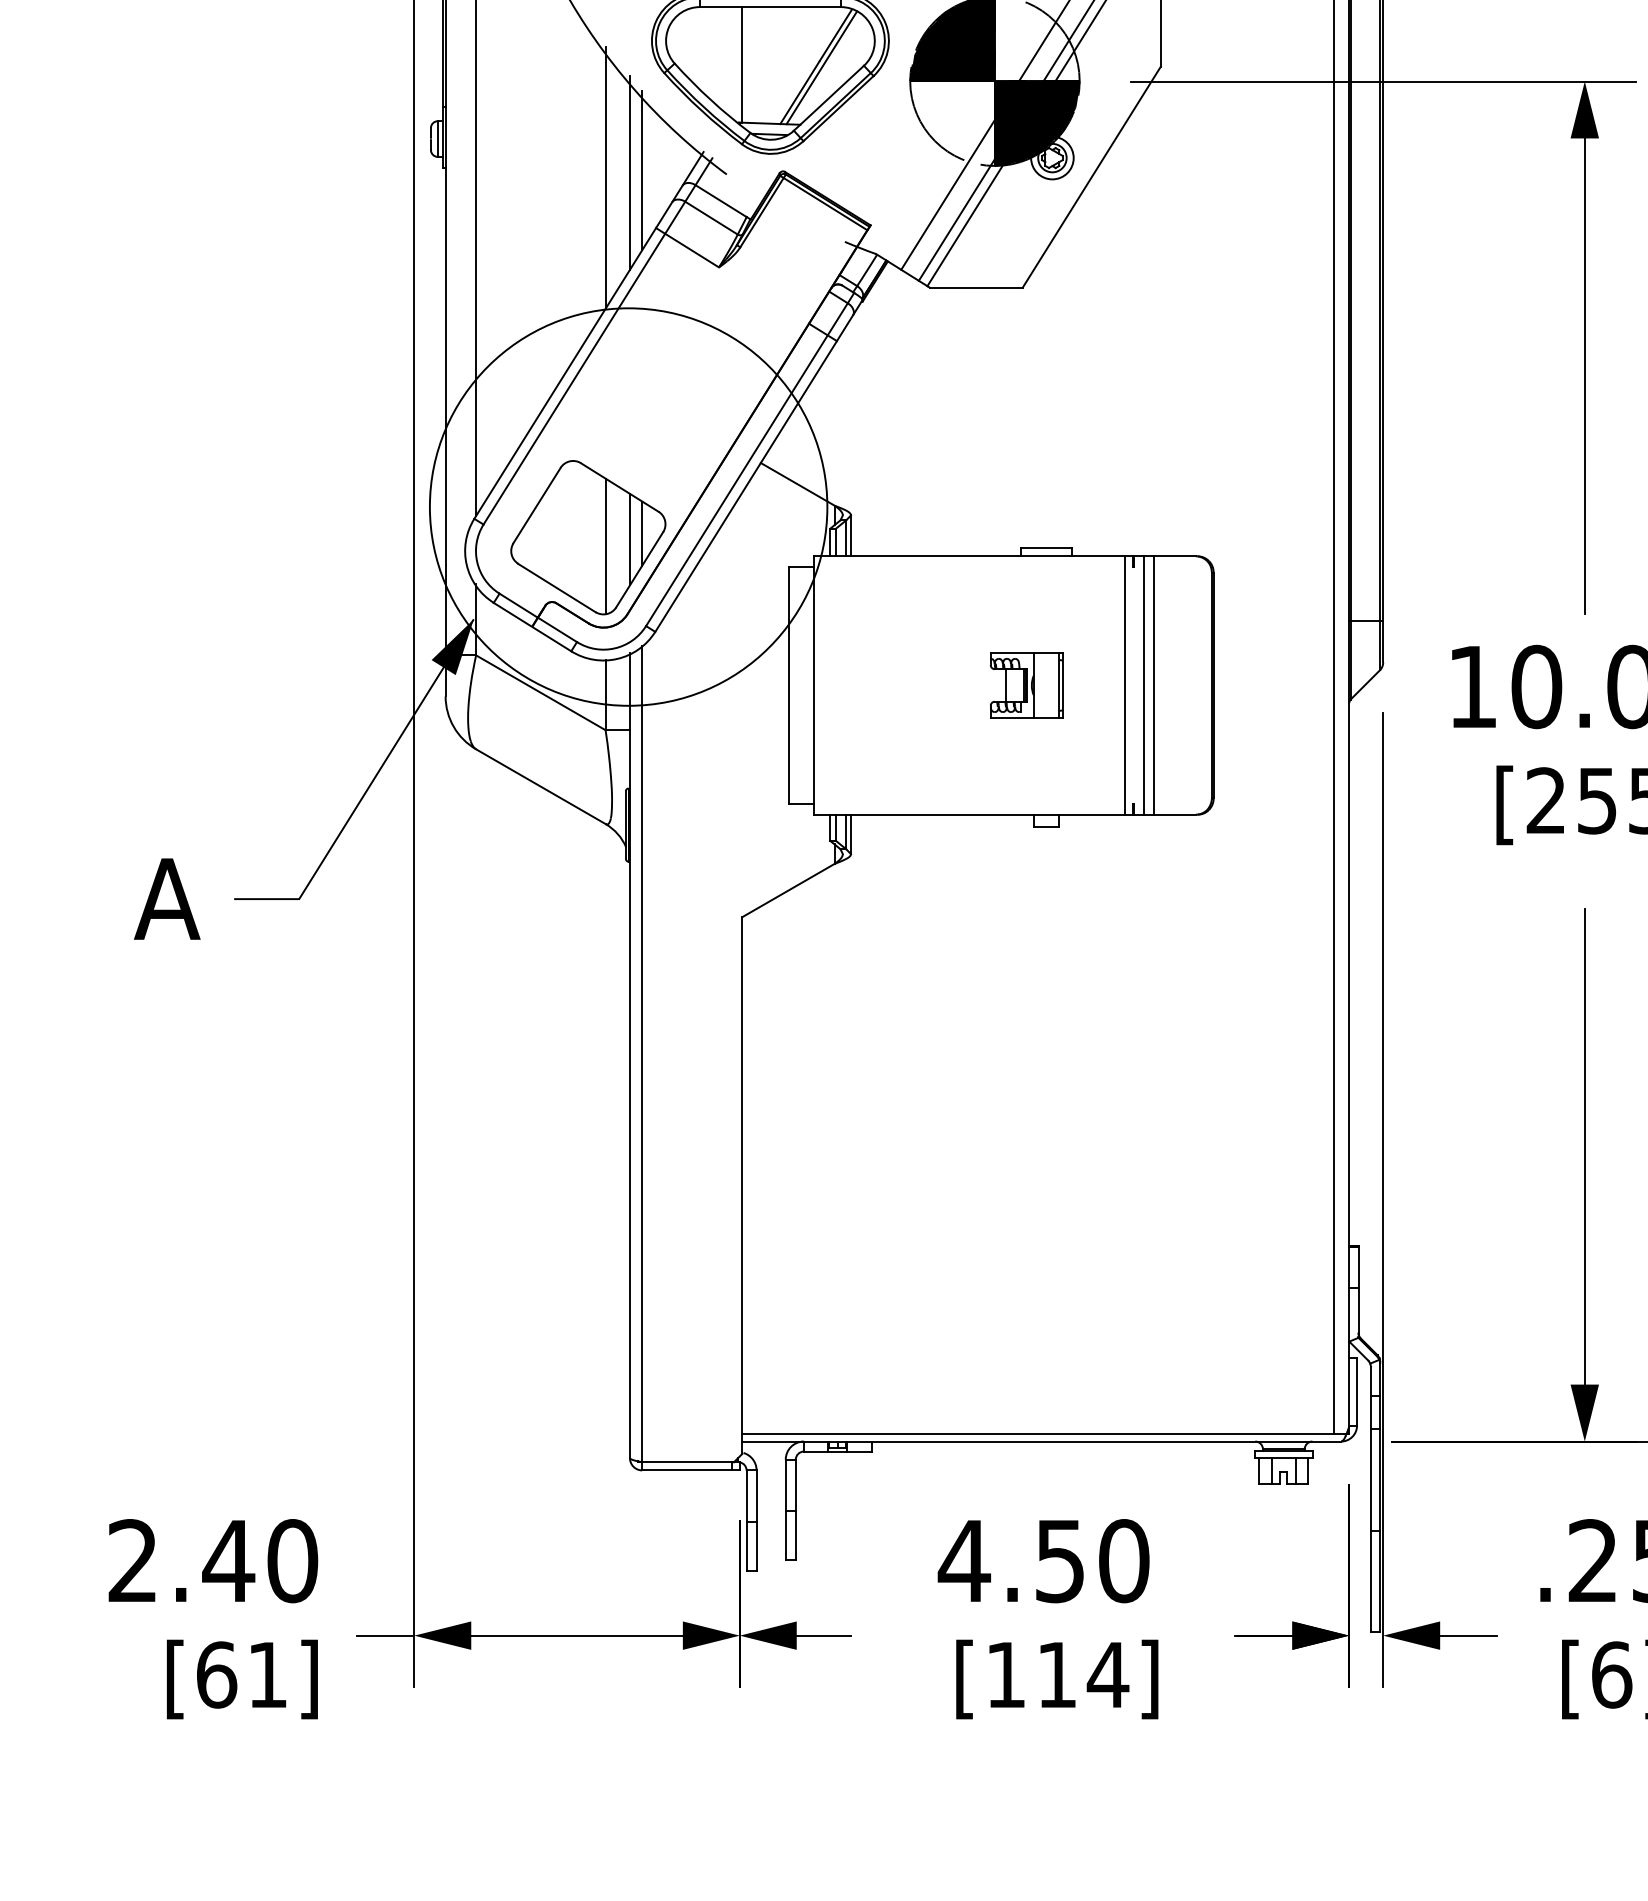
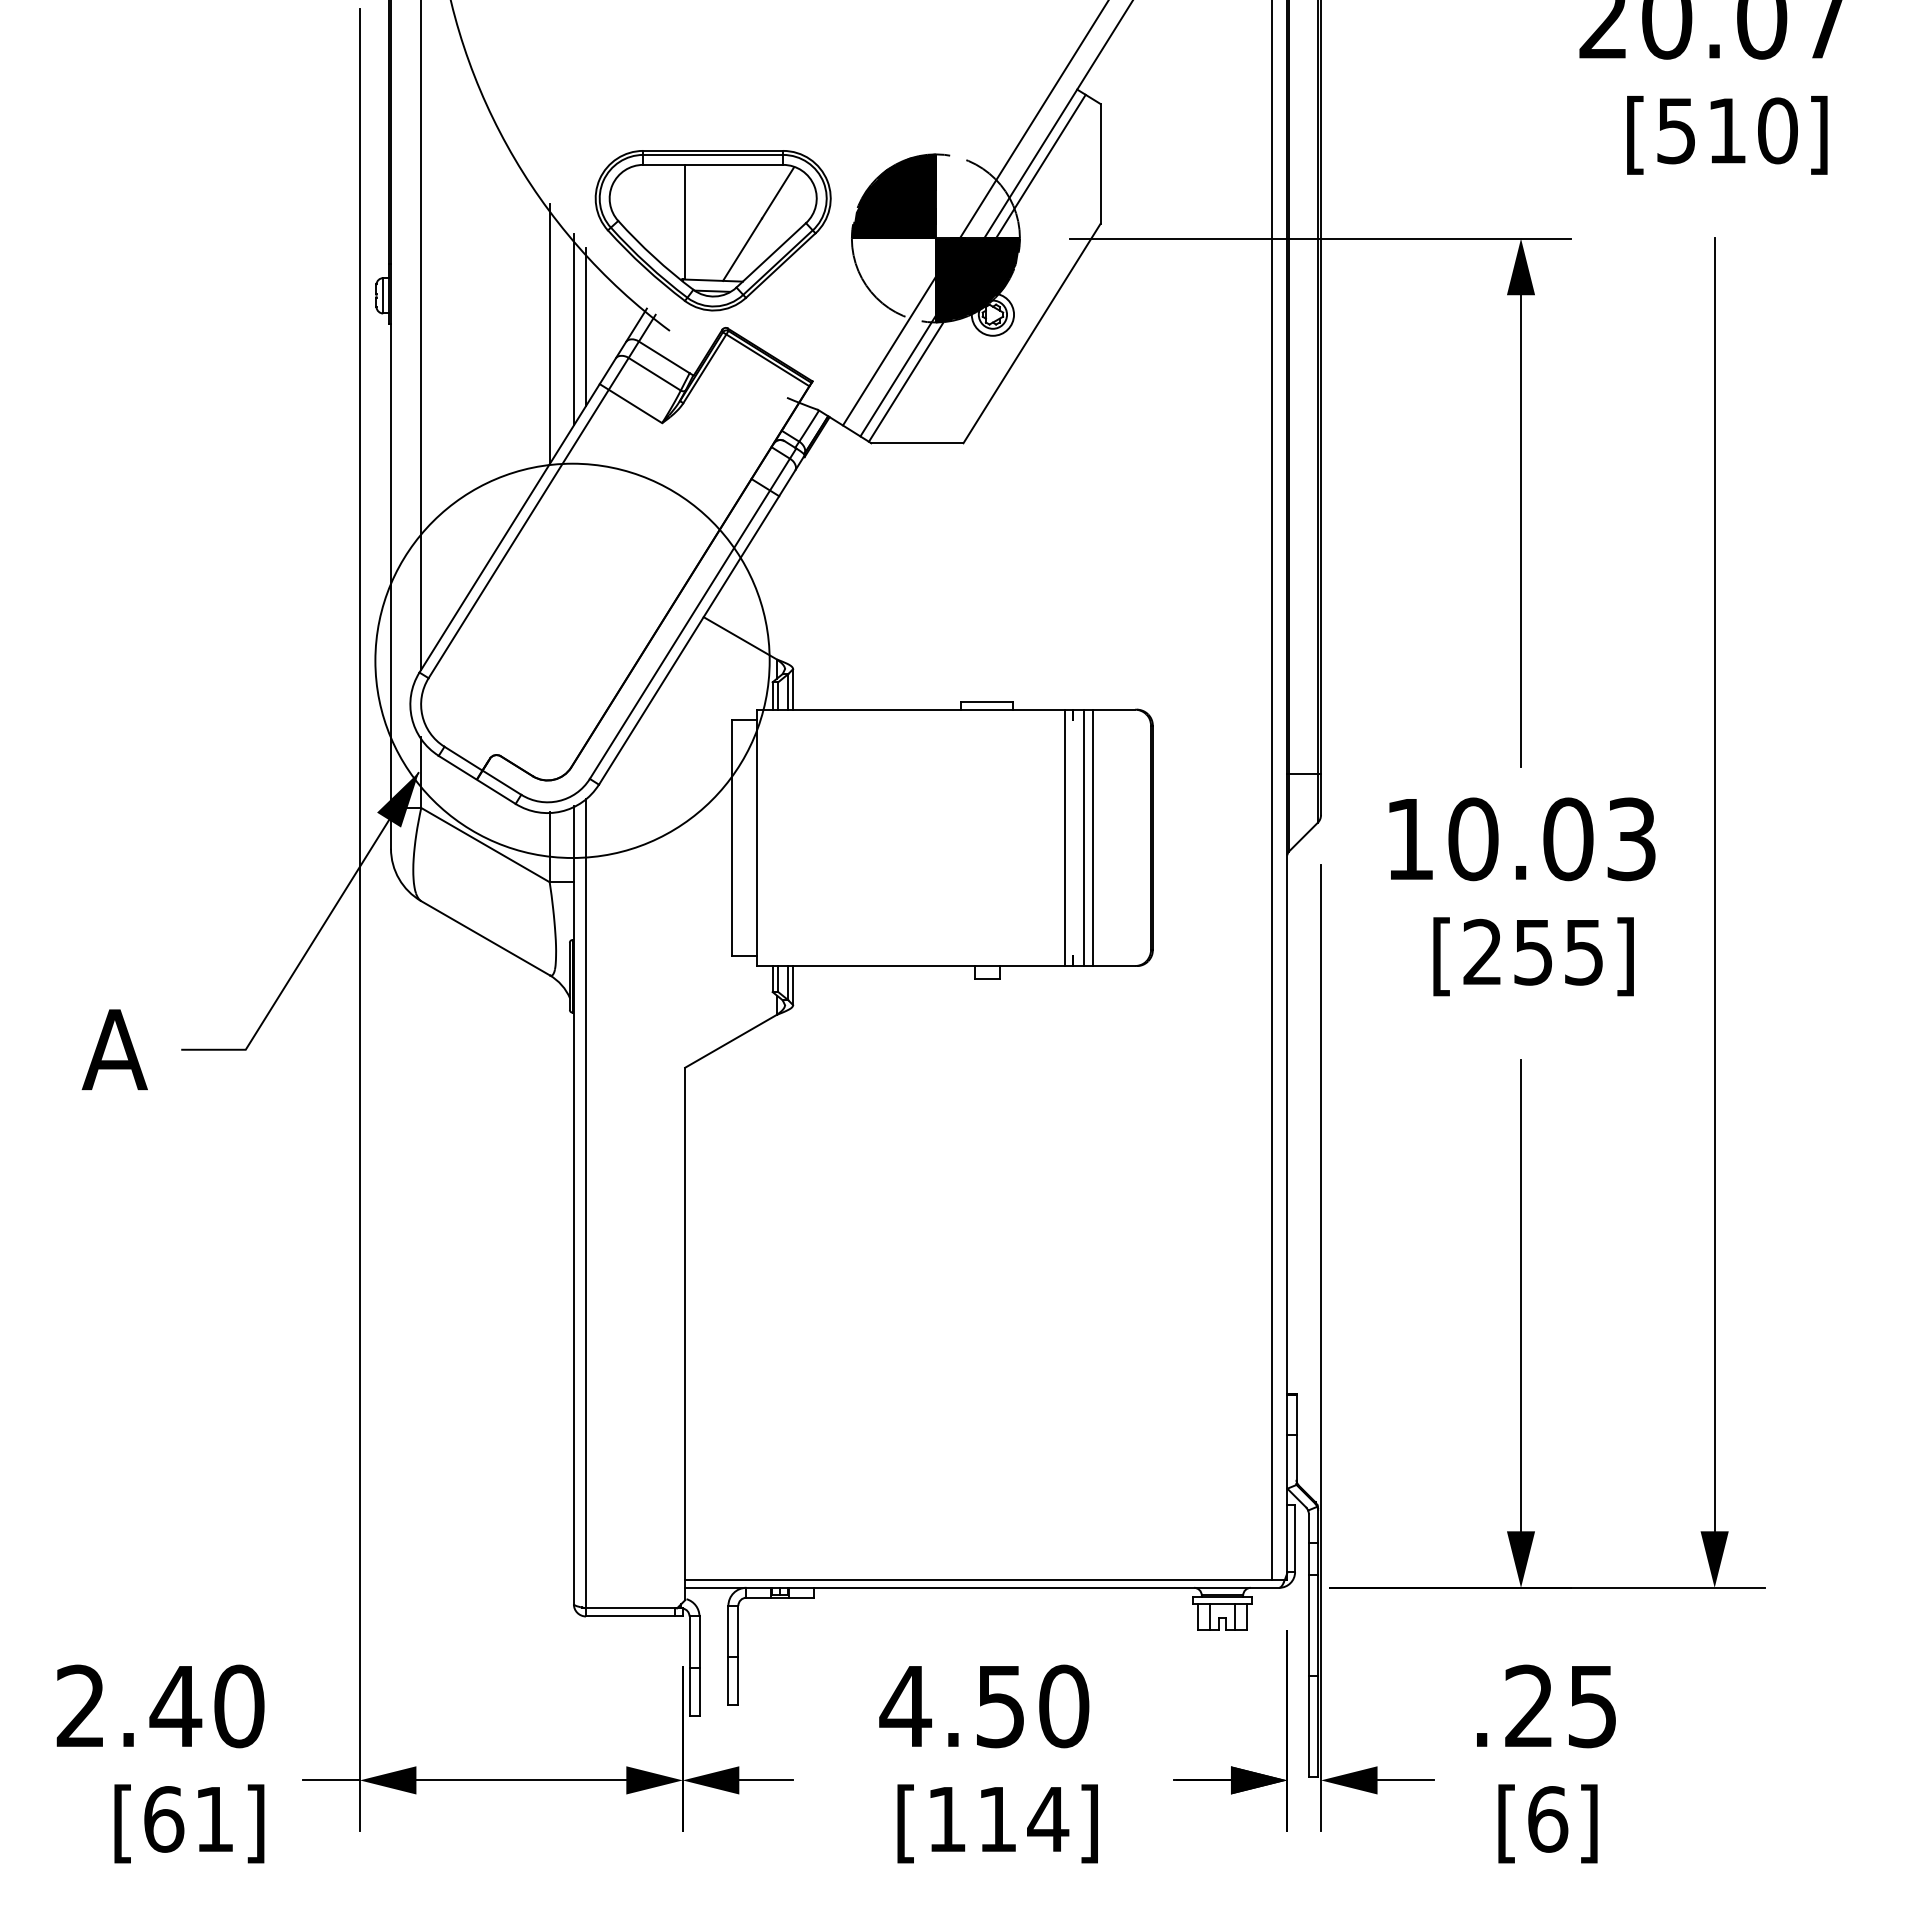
line: (822, 68) -> (764, 225), removed
part: (588, 537) -> (532, 691), removed
part: (1025, 685) -> (966, 837), removed

